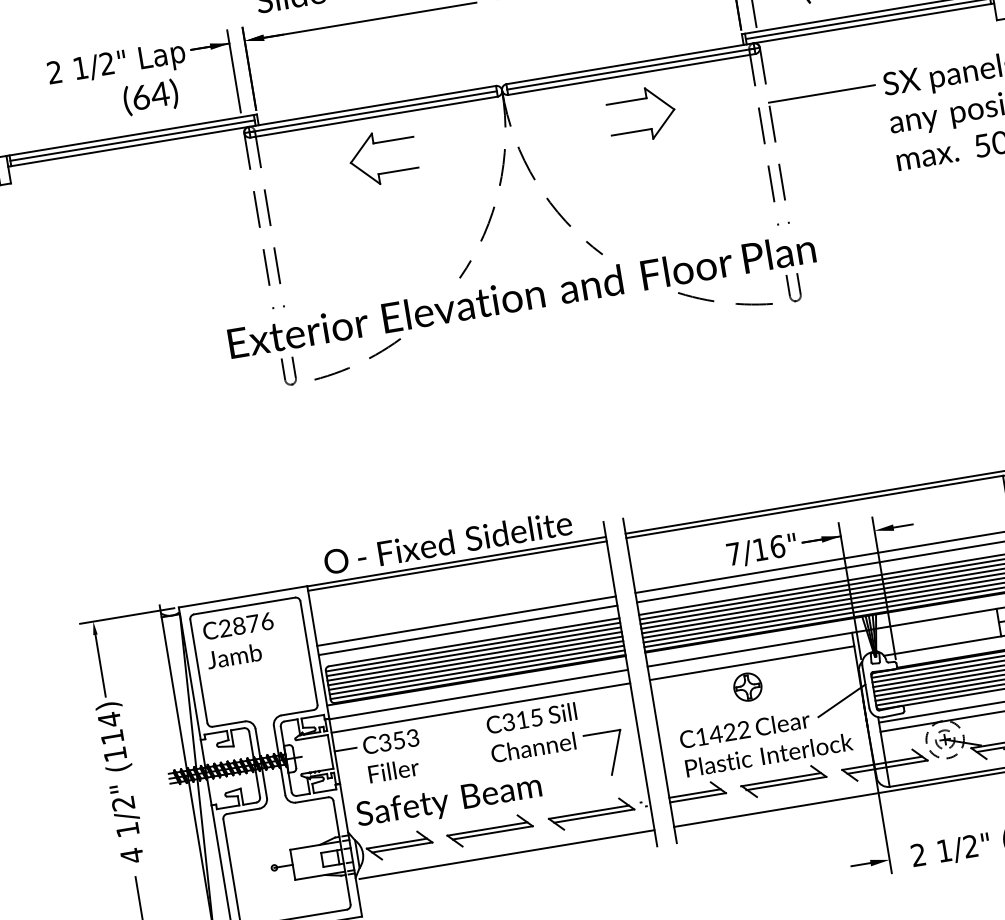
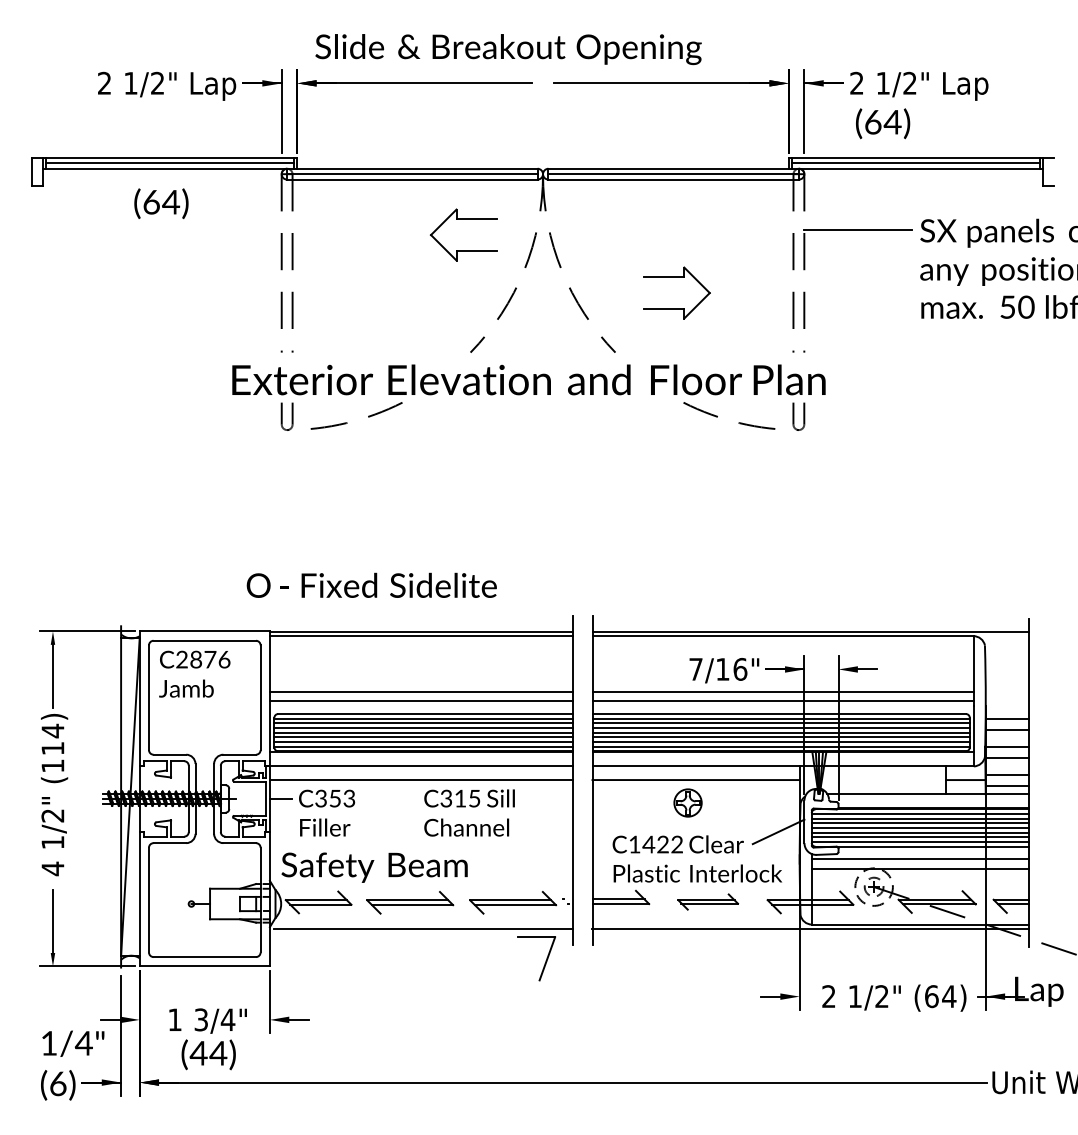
text: (150, 97) -> (161, 203), moved
part: (638, 99) -> (676, 277), moved
part: (380, 142) -> (463, 219), moved
text: (447, 541) -> (371, 584), moved
part: (614, 754) -> (545, 960), moved
part: (783, 781) -> (707, 901), size x0.7

